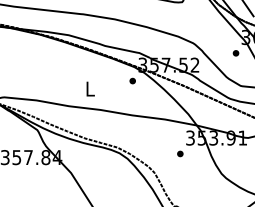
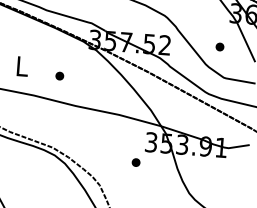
part: (235, 53) -> (219, 47), moved
part: (132, 80) -> (59, 75), moved

